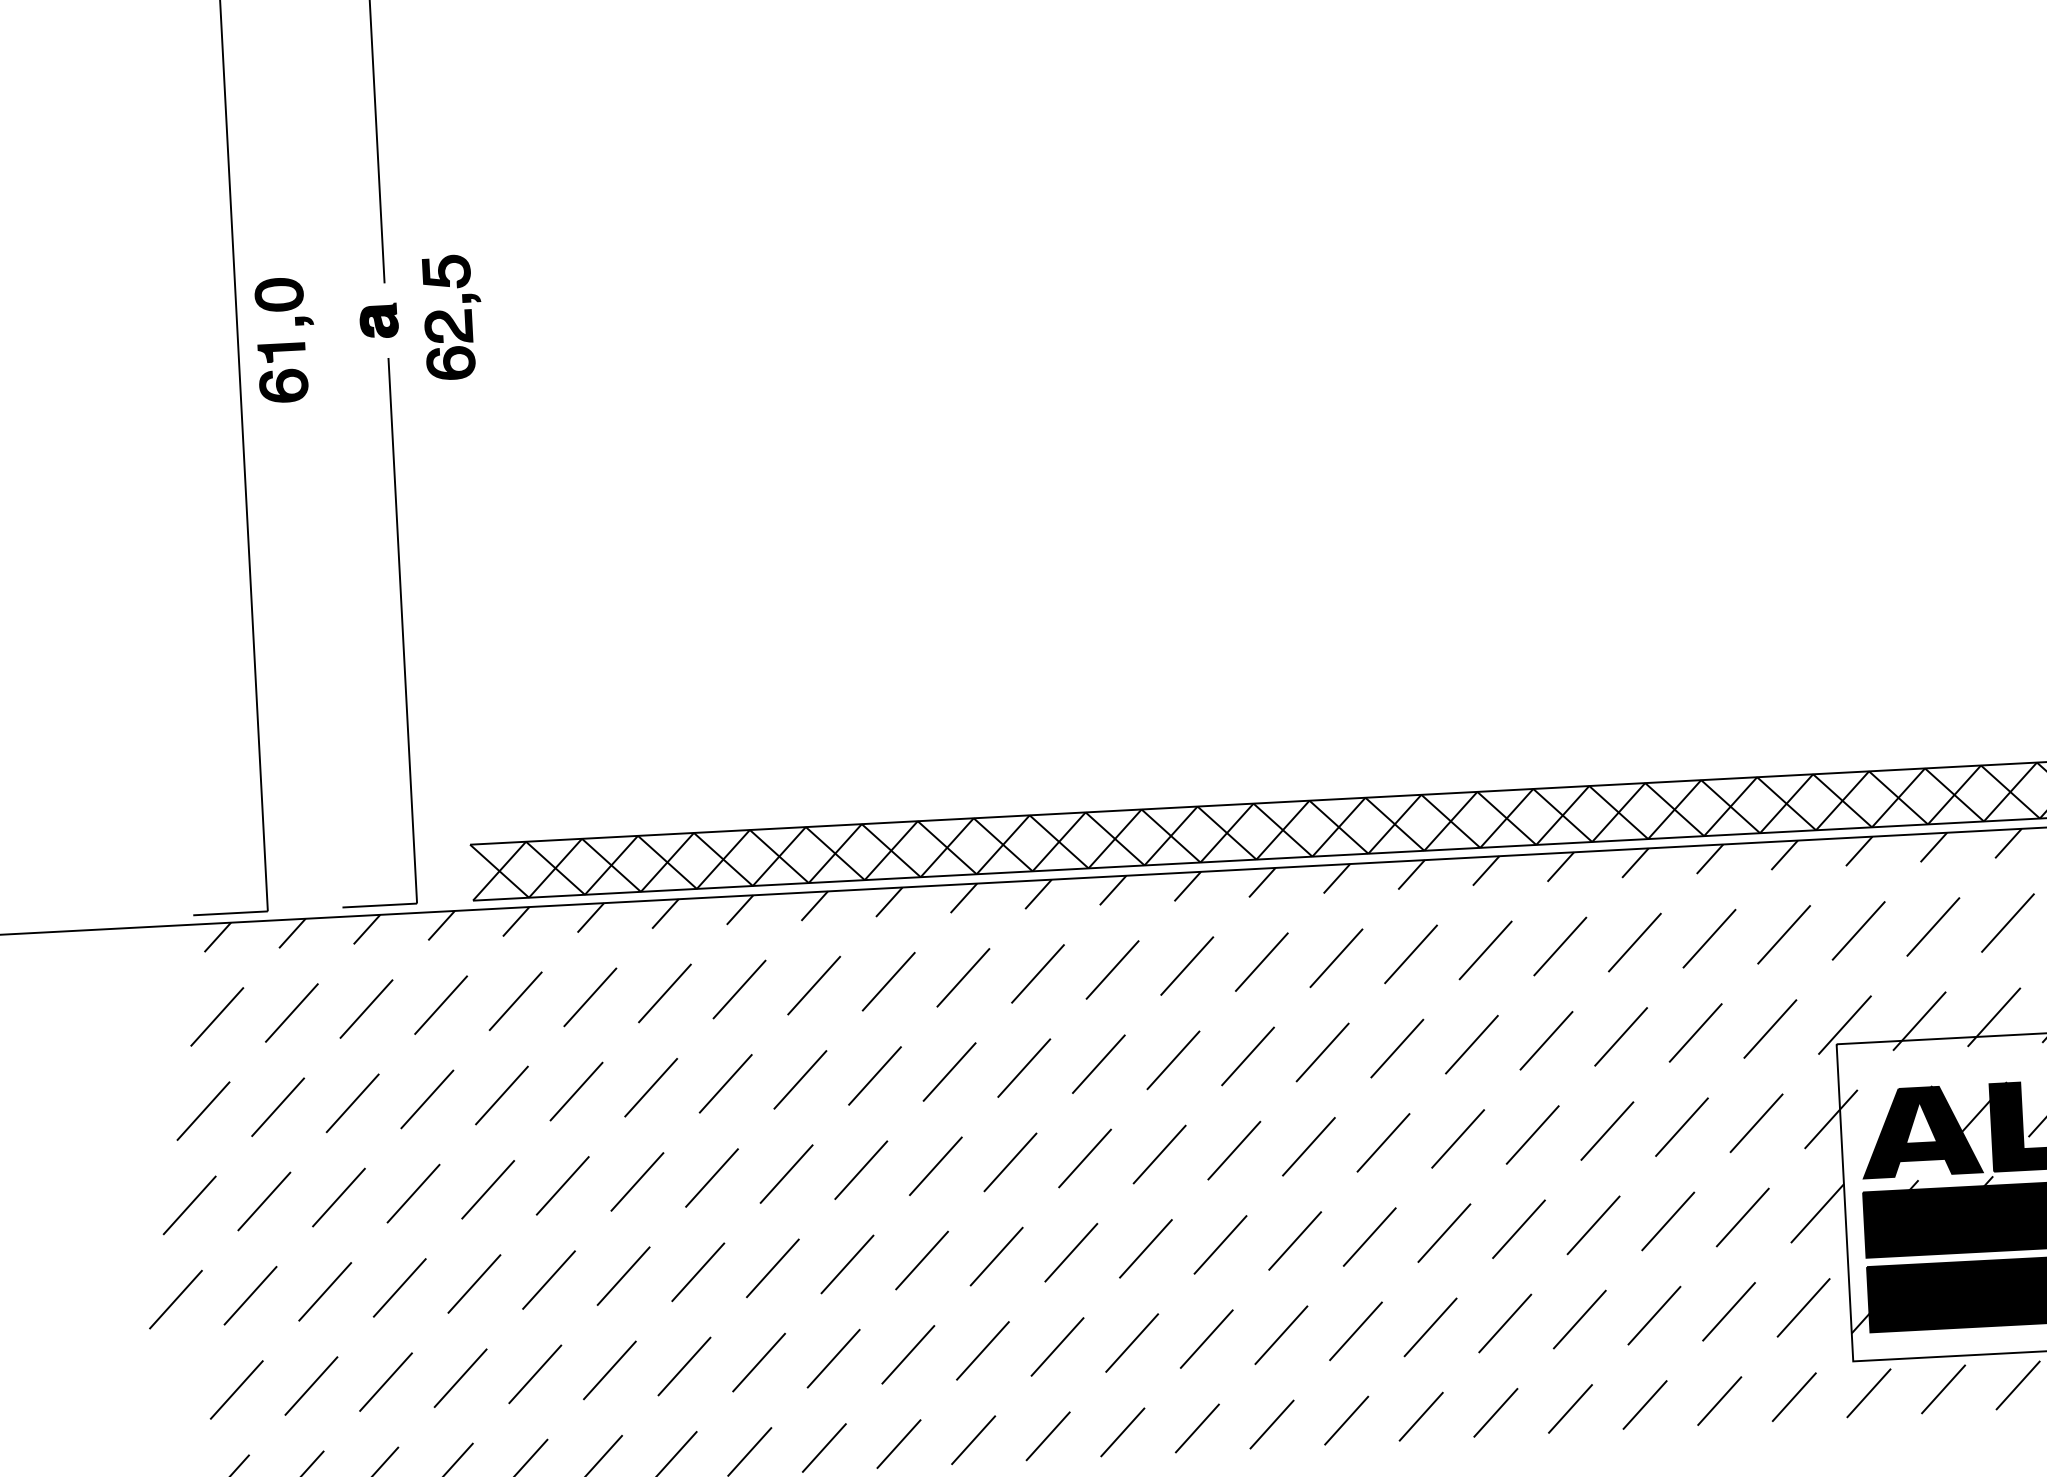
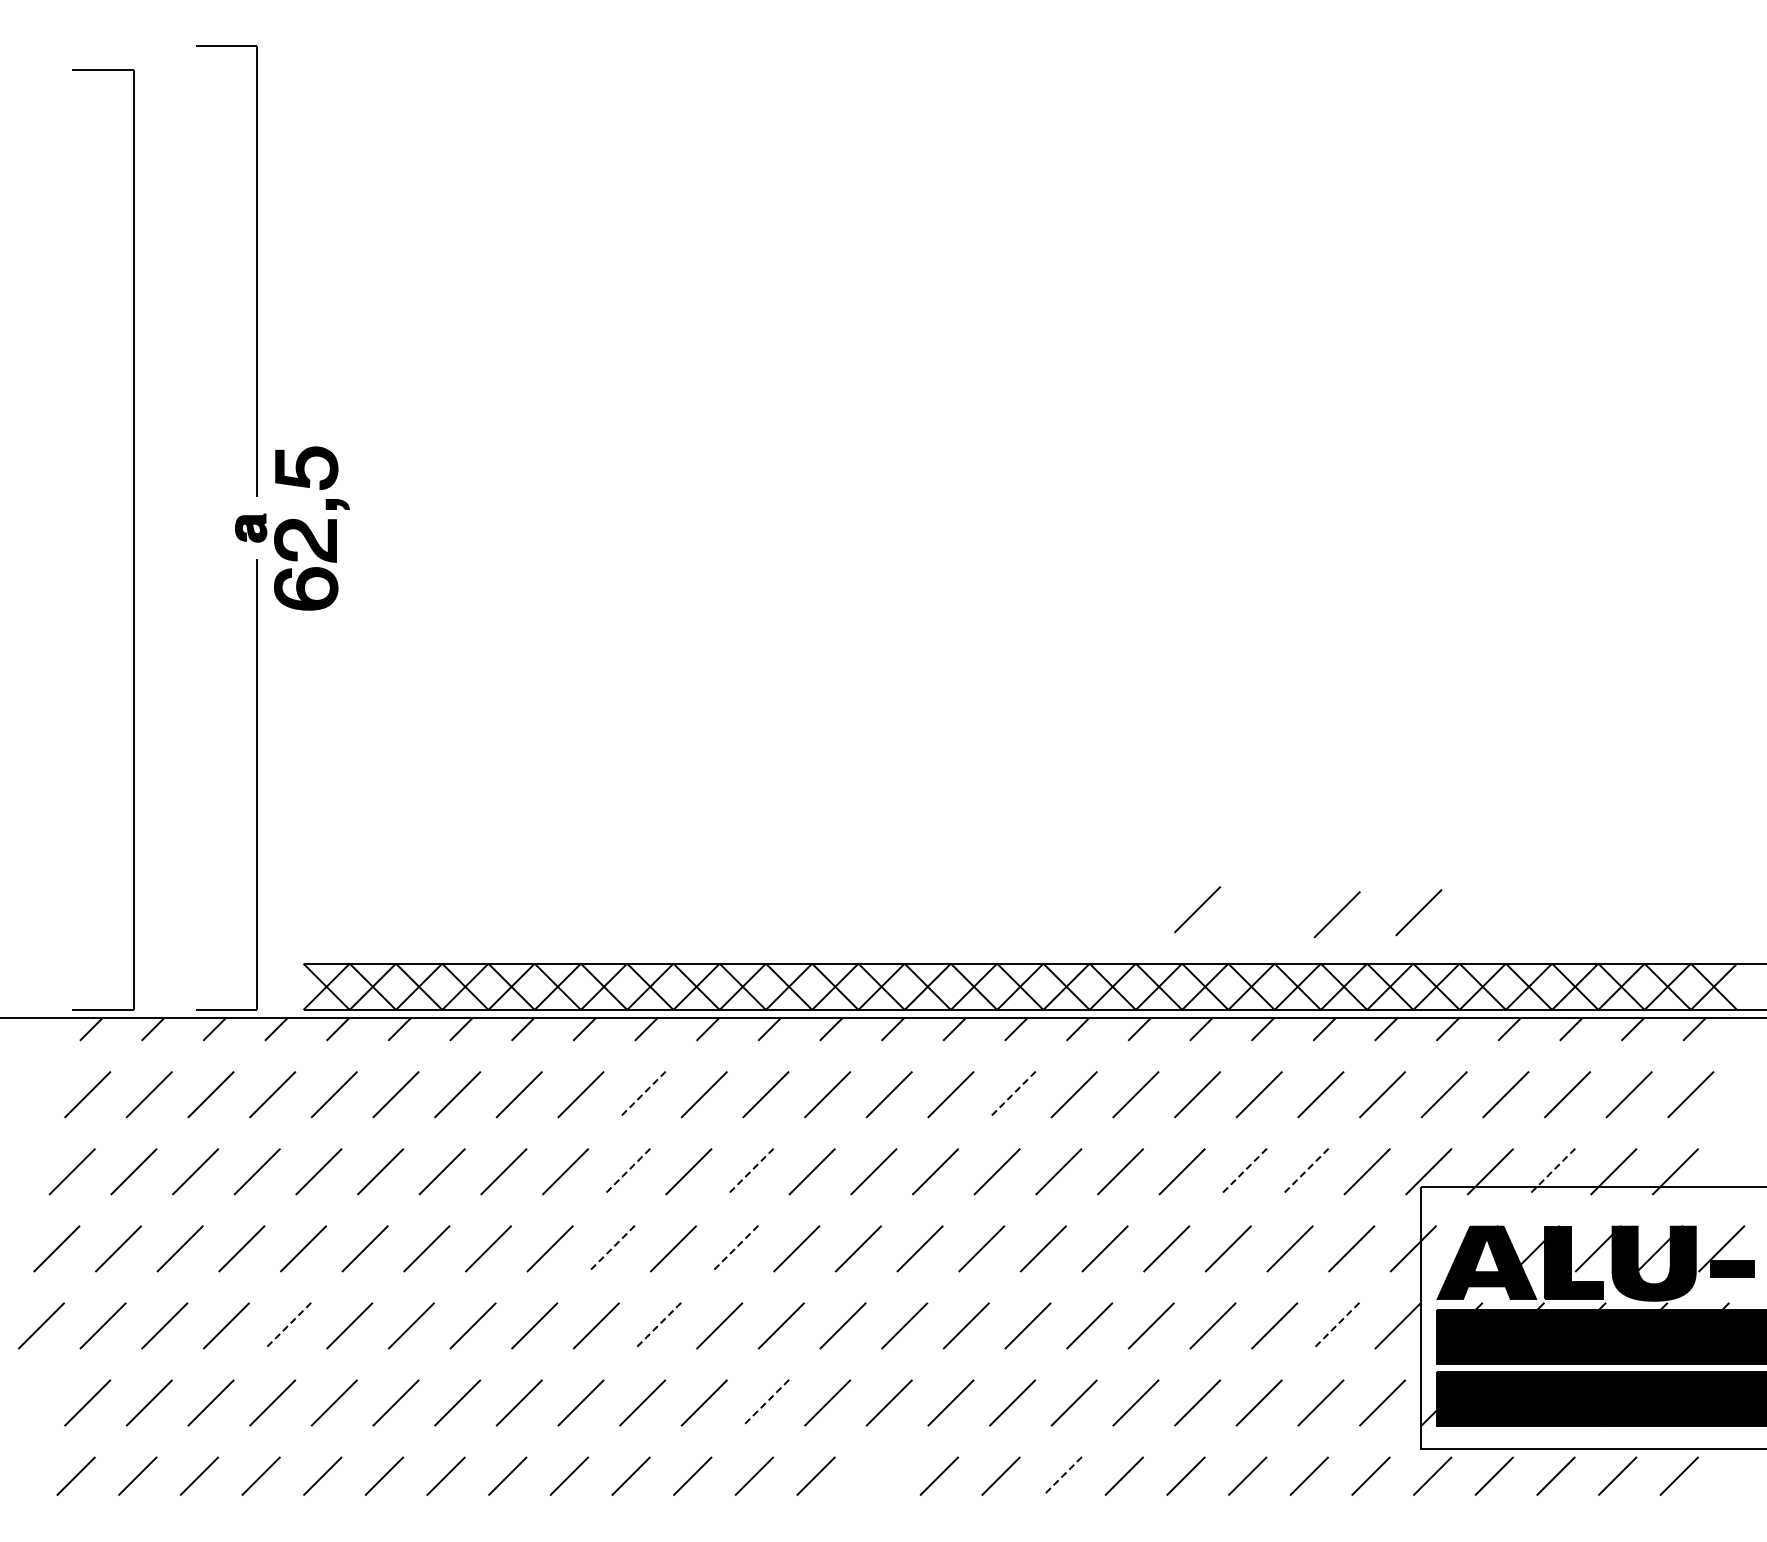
part: (453, 316) -> (312, 527), size x1.6
part: (285, 339) -> (173, 539), removed
line: (1816, 712) -> (1418, 912), added
line: (1716, 719) -> (1336, 914), added
line: (1548, 722) -> (1197, 909), added
line: (1336, 958) -> (1012, 1094), solid -> dashed
line: (888, 981) -> (642, 1094), solid -> dashed
line: (1994, 1016) -> (1552, 1171), solid -> dashed
line: (1695, 1032) -> (1305, 1171), solid -> dashed
line: (1620, 1036) -> (1243, 1171), solid -> dashed
line: (1024, 1067) -> (750, 1171), solid -> dashed
line: (875, 1075) -> (627, 1171), solid -> dashed
line: (1010, 1161) -> (735, 1248), solid -> dashed
line: (860, 1169) -> (611, 1248), solid -> dashed
line: (1743, 1216) -> (1336, 1325), solid -> dashed
line: (922, 1259) -> (658, 1325), solid -> dashed
line: (474, 1283) -> (288, 1325), solid -> dashed
line: (1057, 1347) -> (765, 1403), solid -> dashed
line: (1421, 1417) -> (1062, 1476), solid -> dashed
line: (1197, 1427) -> (877, 1475), removed

